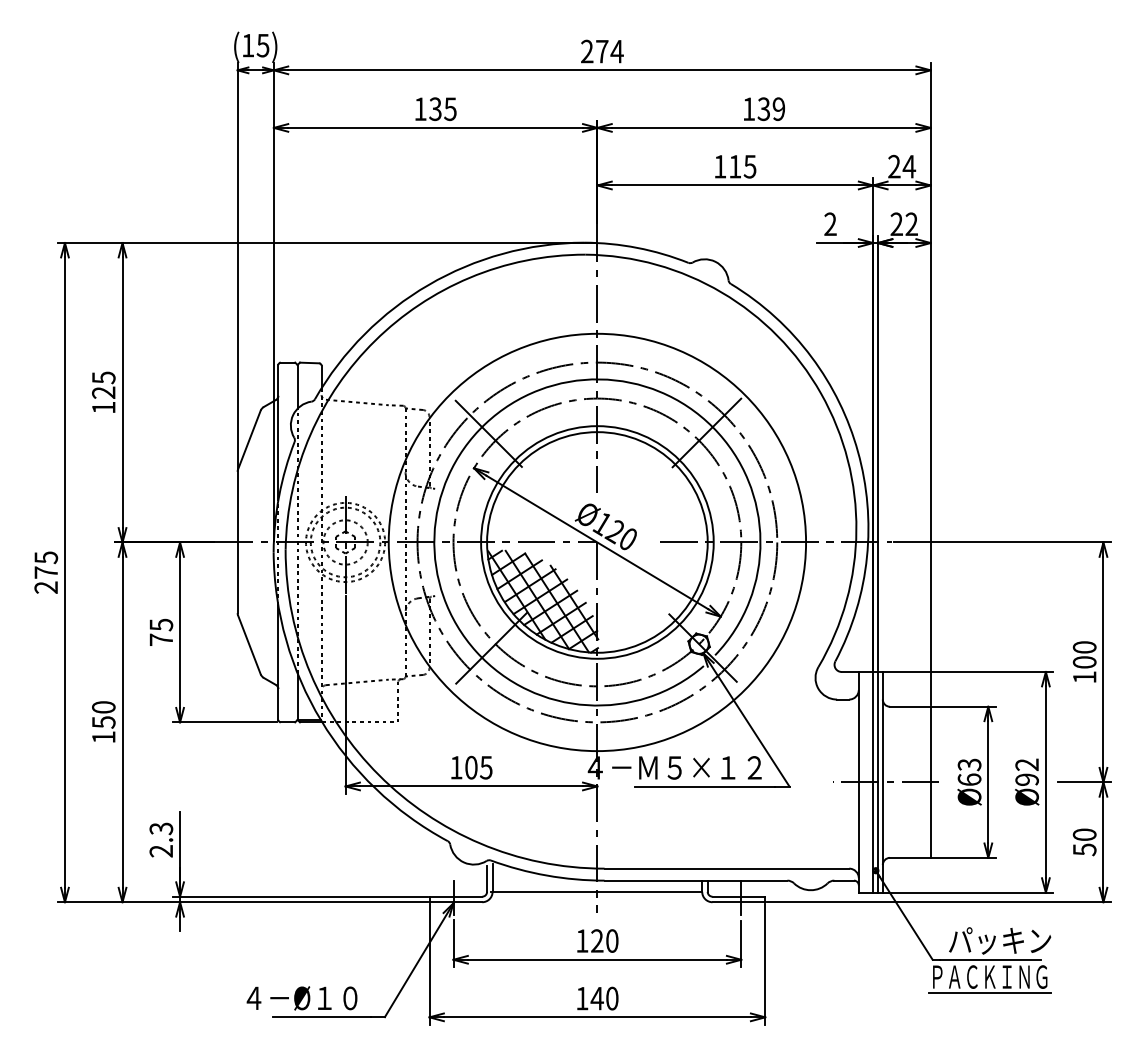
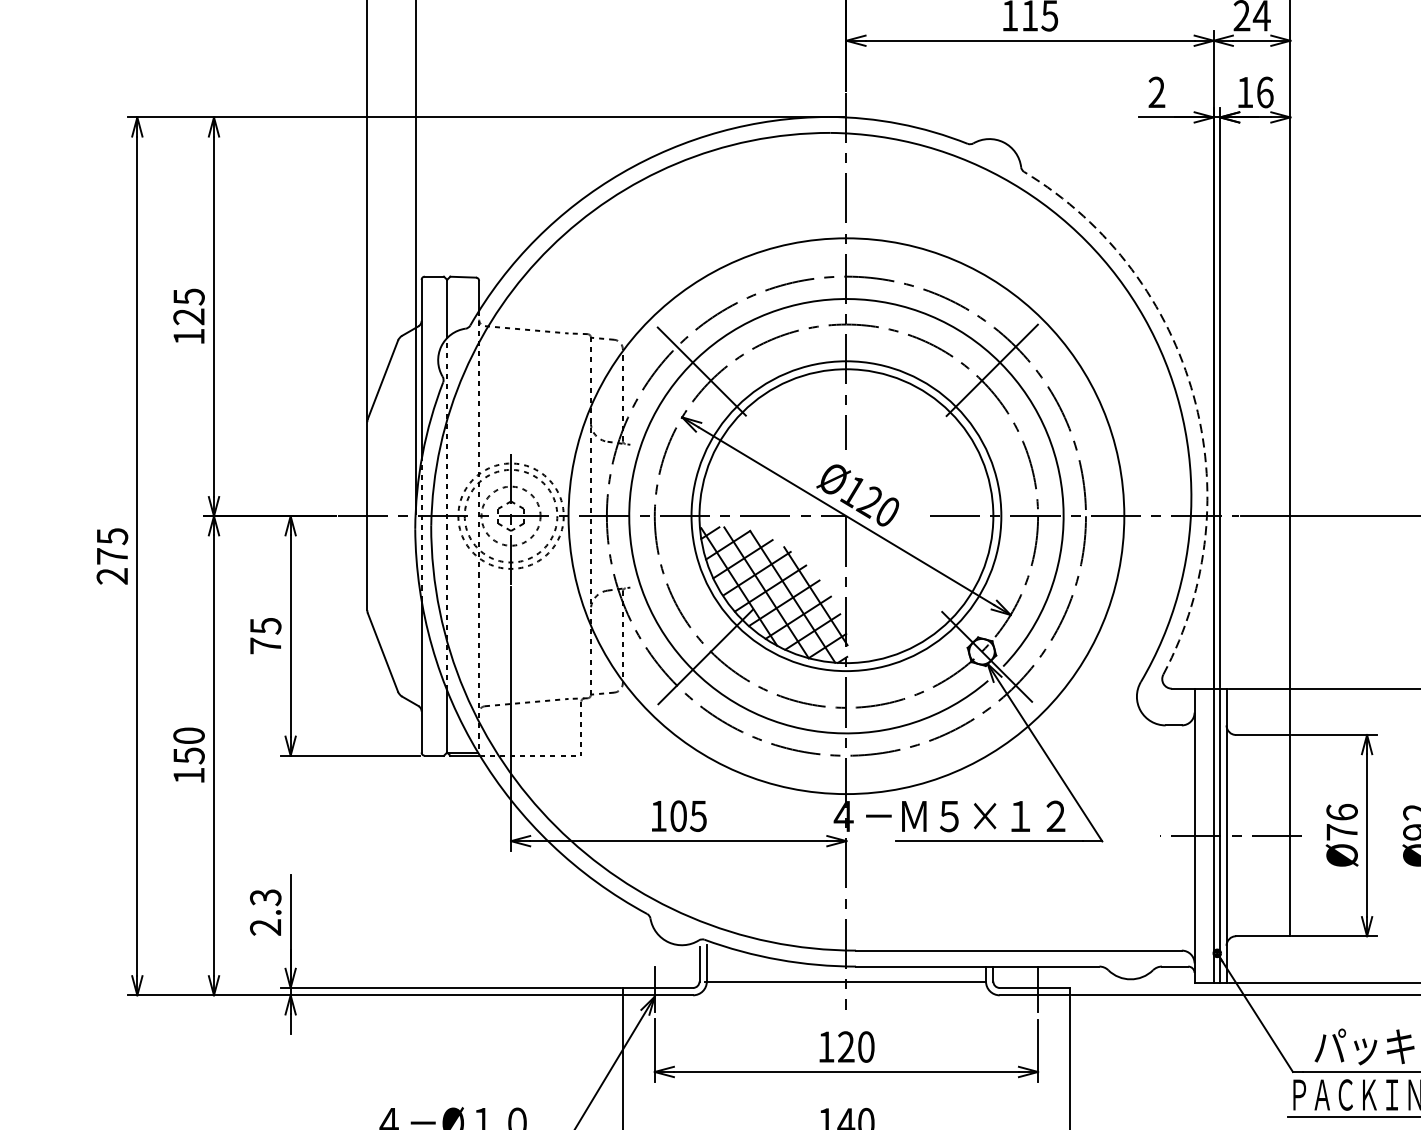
text: (904, 224) -> (1255, 92), 22 -> 16
arc: (858, 451) -> (1194, 395), solid -> dashed
text: (969, 771) -> (1341, 821), Ø63 -> Ø76

